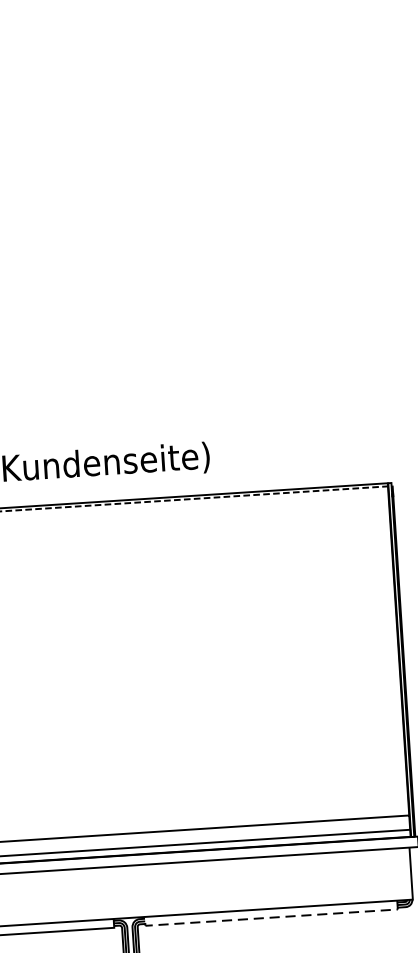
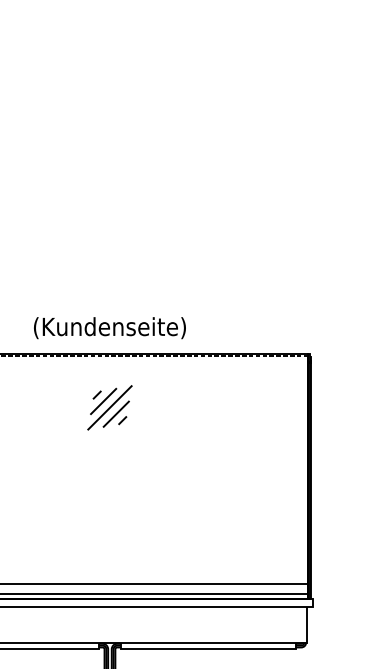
part: (106, 578) -> (109, 407), added
line: (270, 917) -> (207, 648), dashed -> solid

